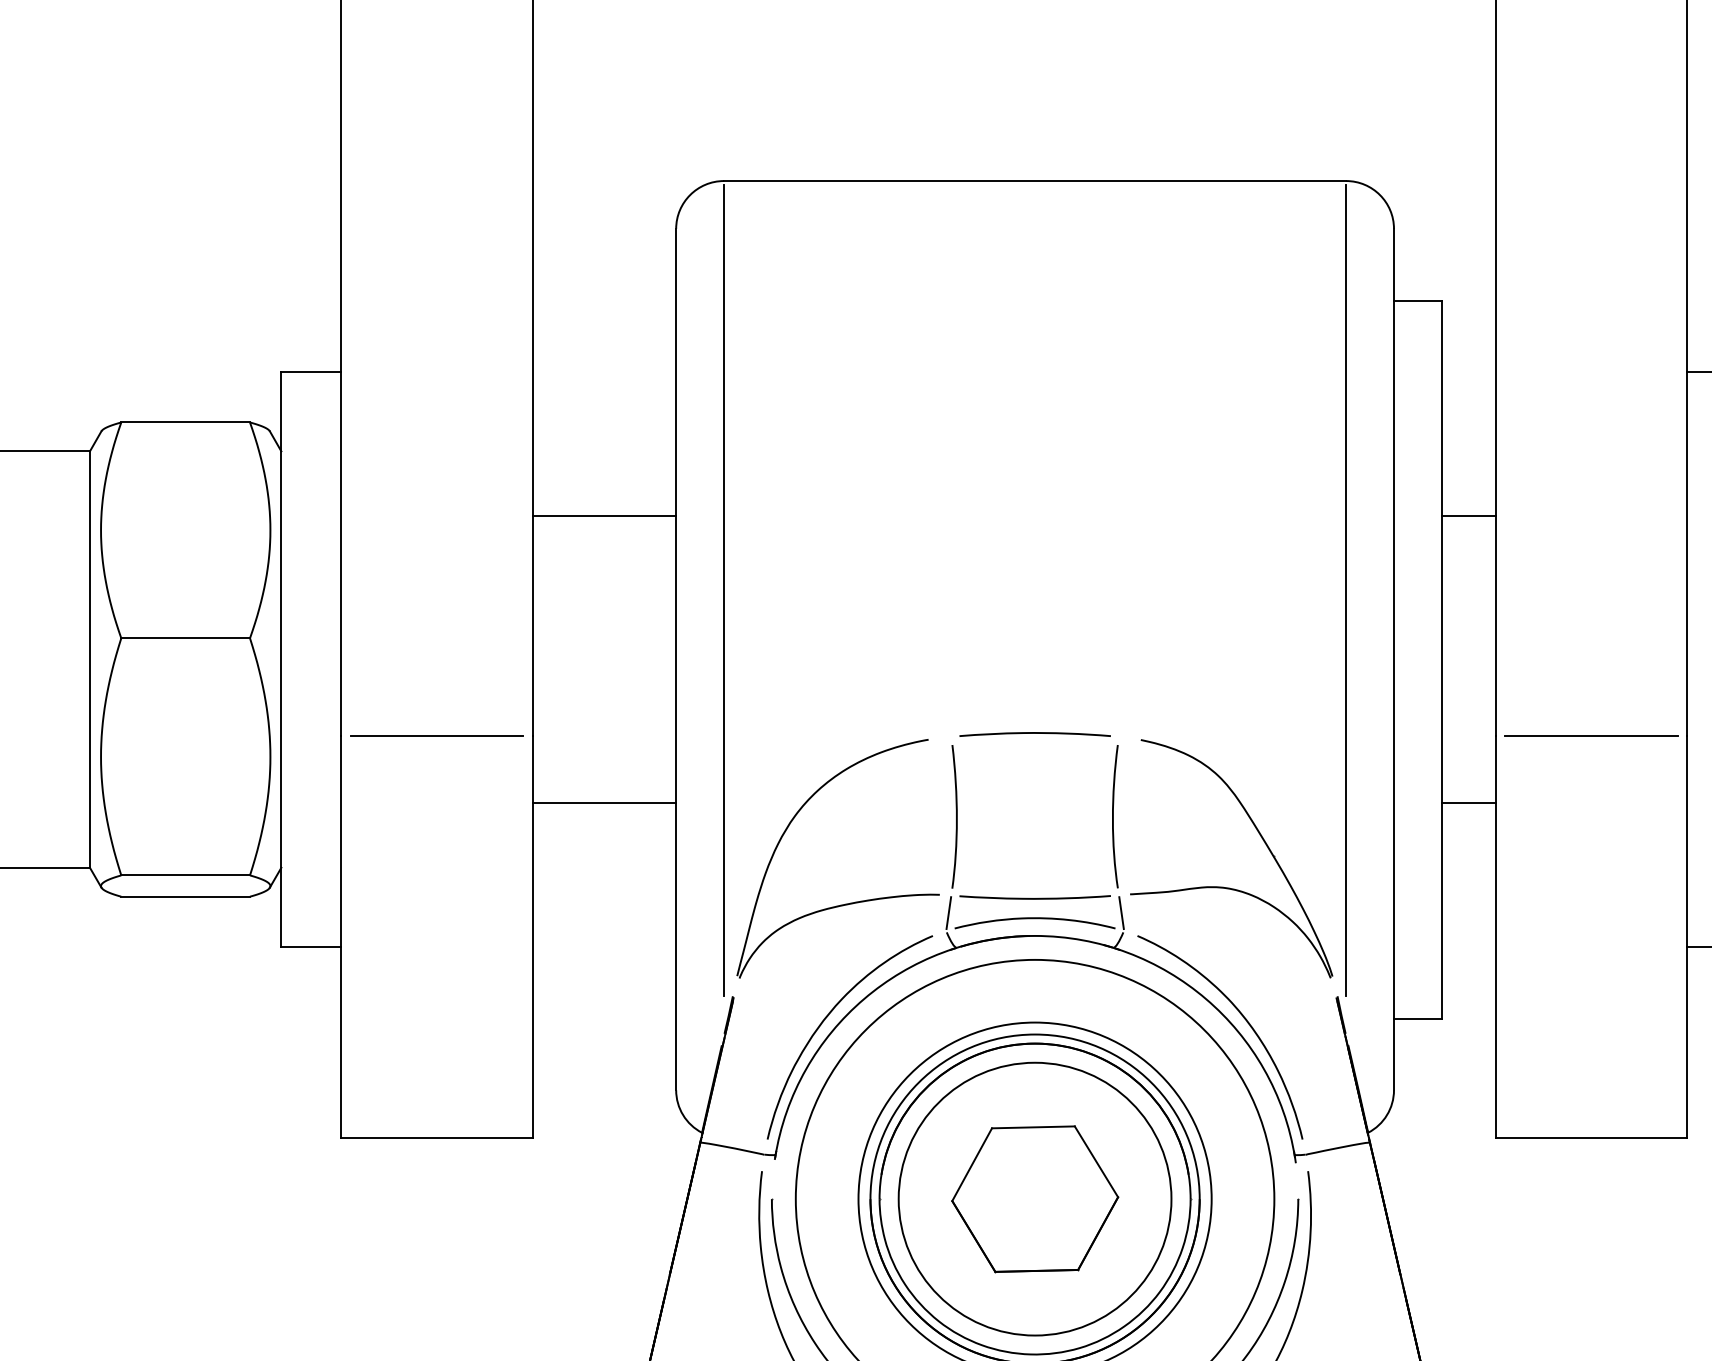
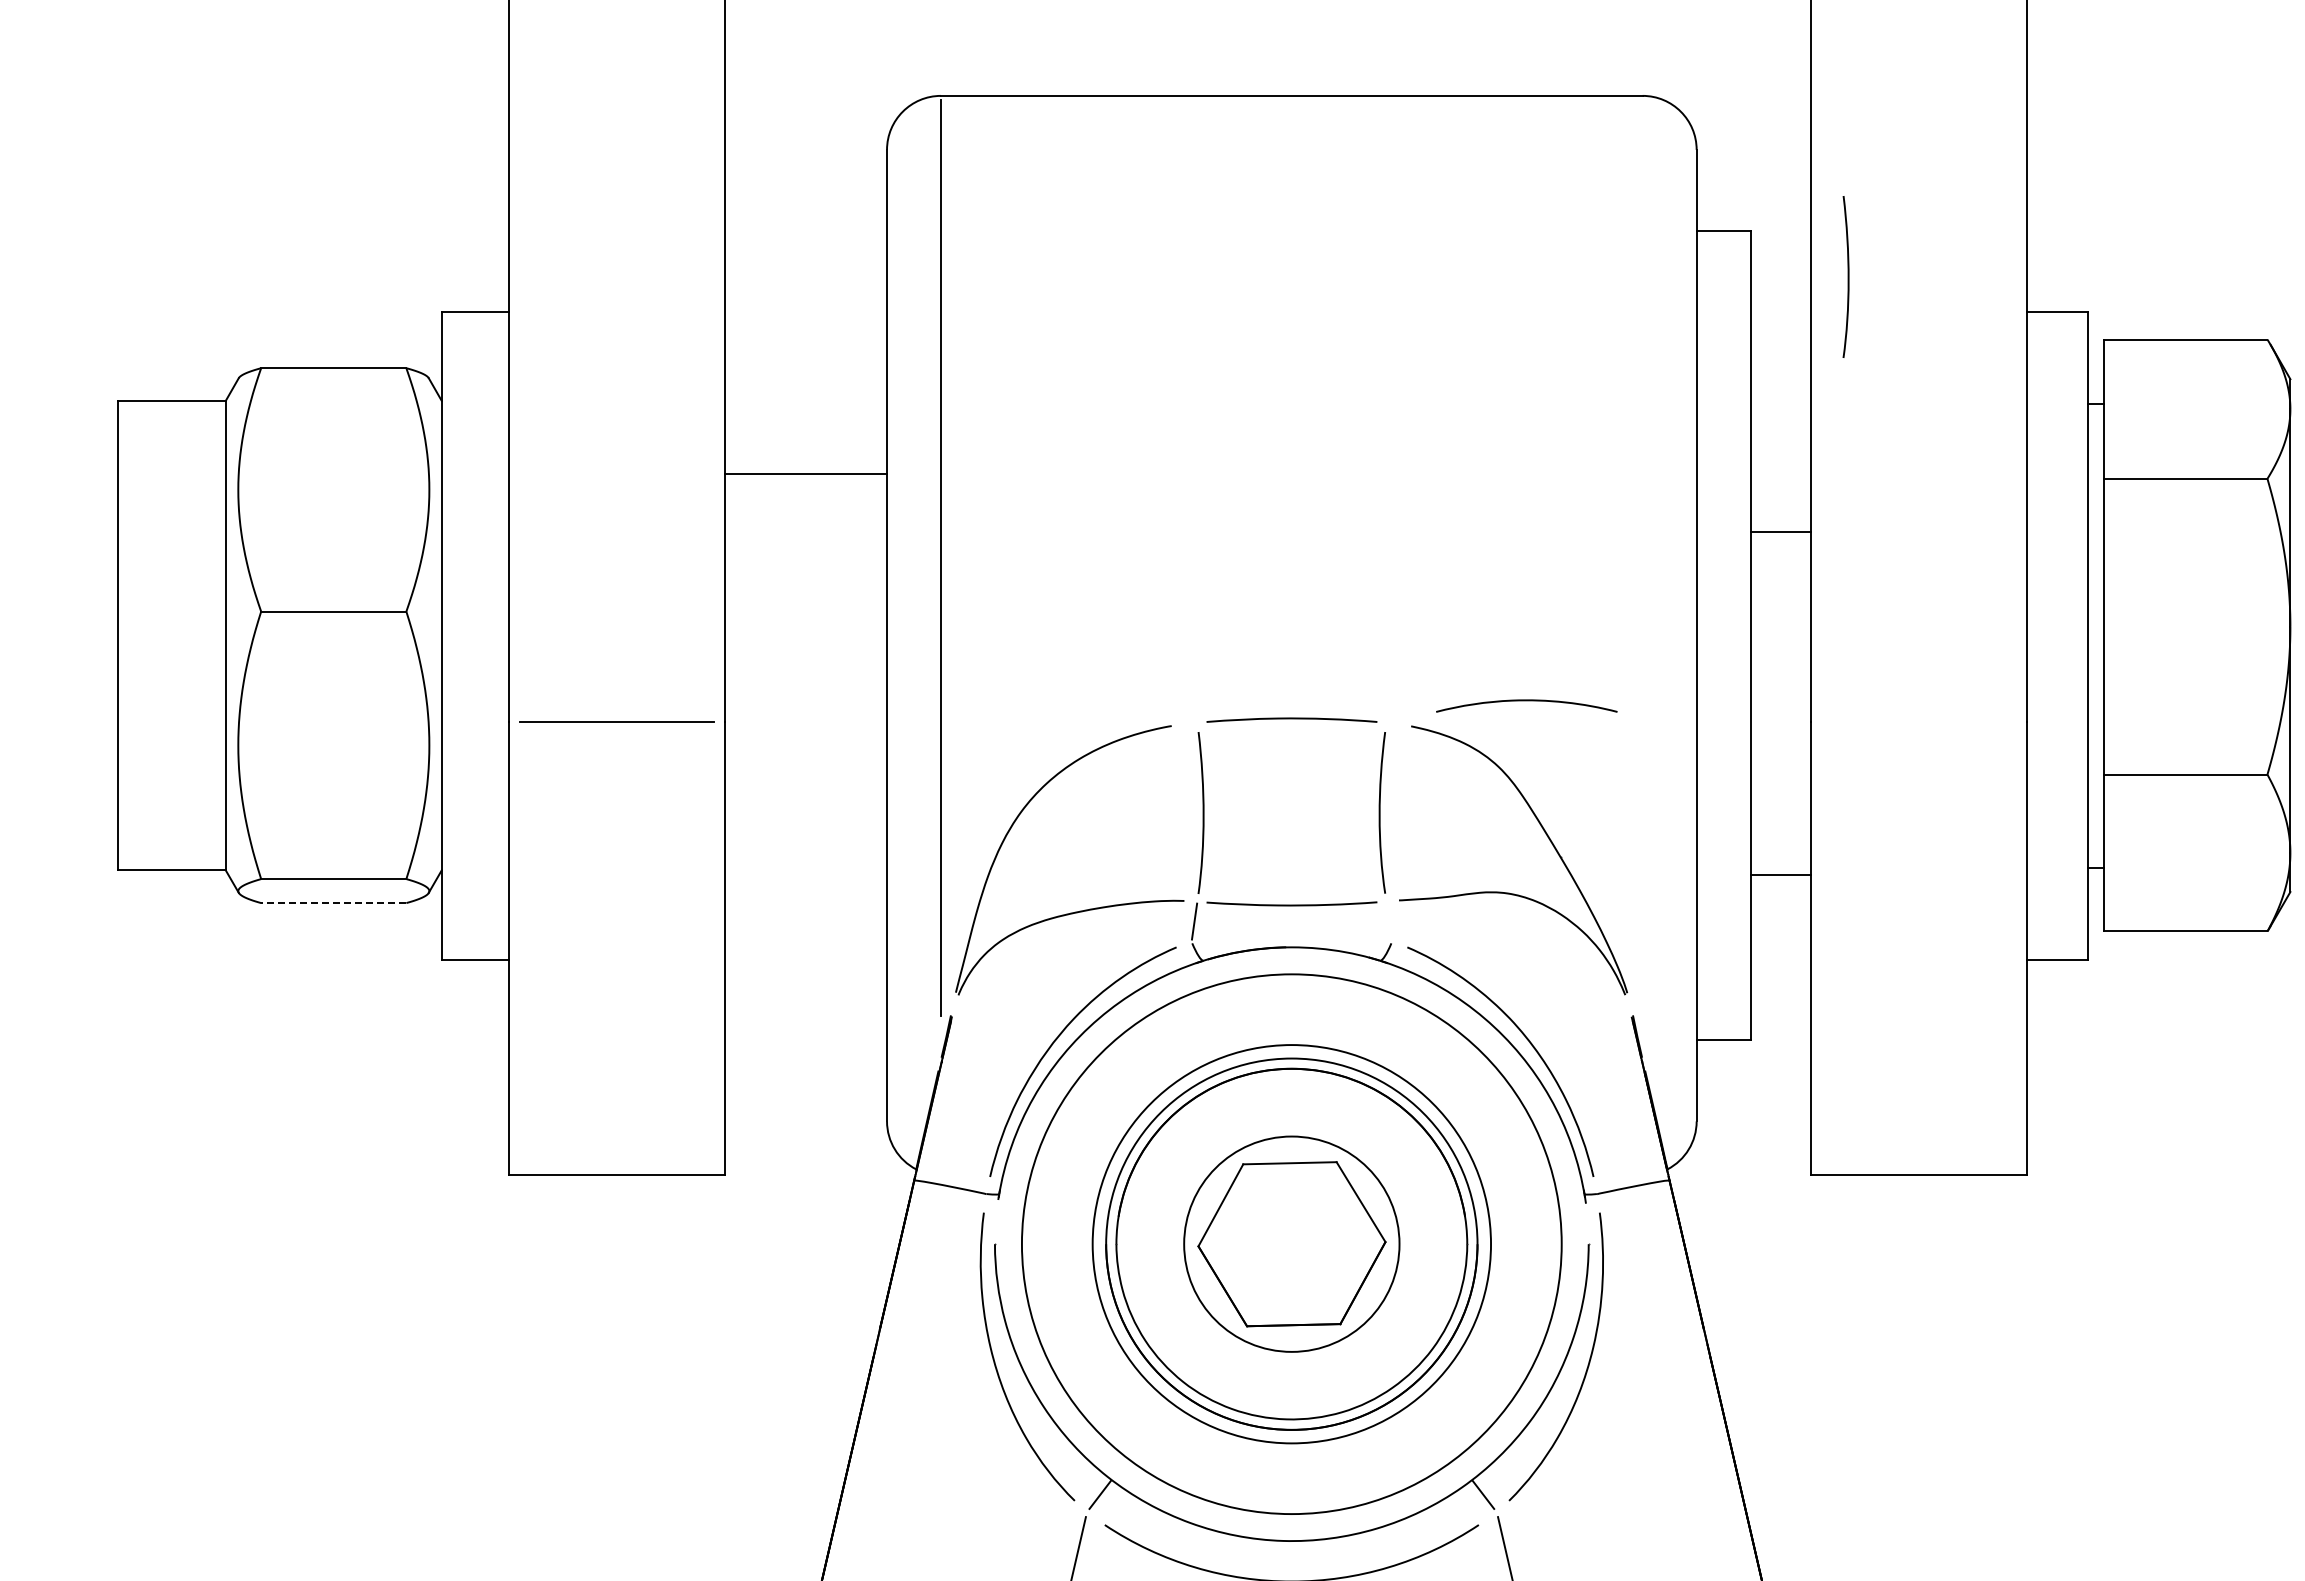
curve: (1527, 341) -> (1847, 276), added
line: (1468, 515) -> (1780, 531), moved
line: (1345, 590) -> (1642, 557), removed
line: (1591, 735) -> (1919, 721), removed
line: (604, 803) -> (806, 797), removed
line: (1468, 803) -> (1780, 874), moved
line: (185, 897) -> (333, 903), solid -> dashed
line: (1120, 913) -> (1388, 921), removed
curve: (1034, 919) -> (1526, 701), moved
circle: (1034, 1199) -> (1291, 1244), size x0.7

